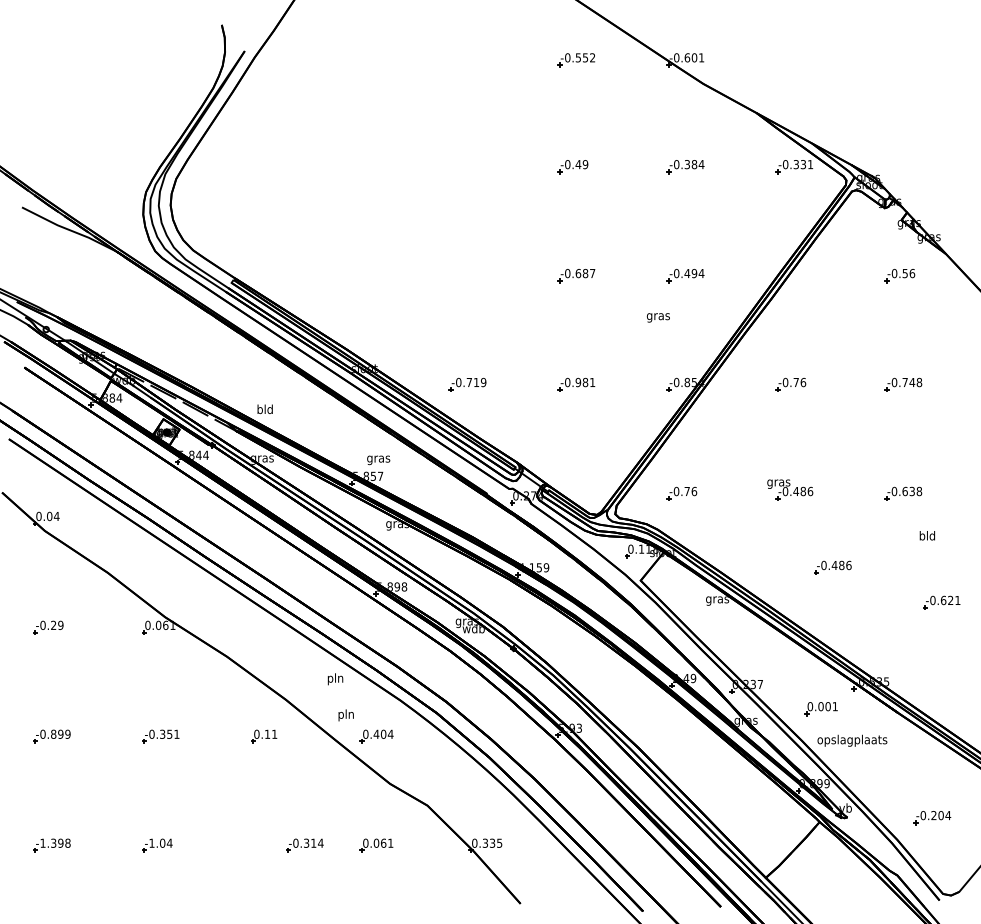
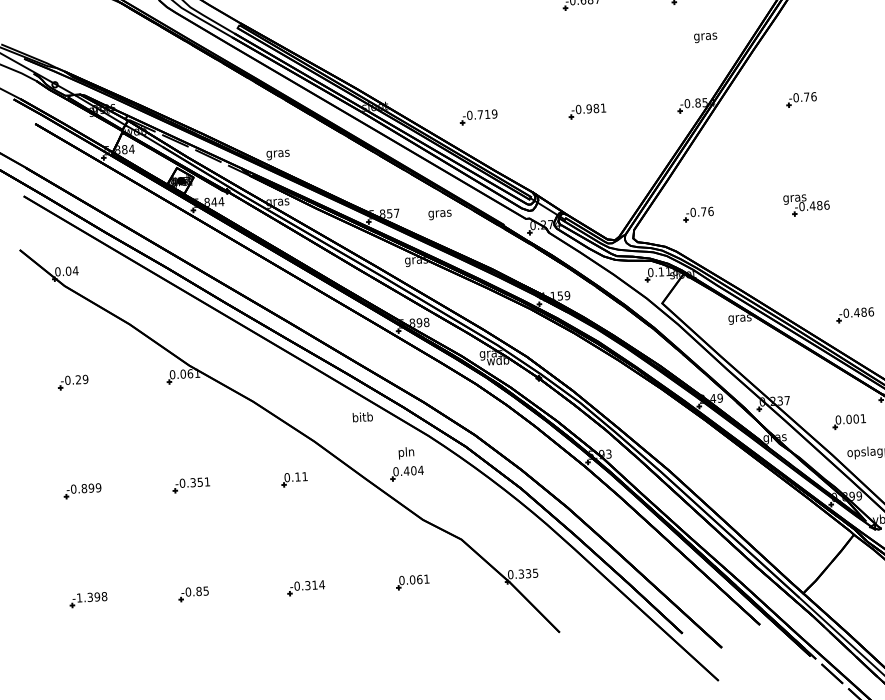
text: (657, 317) -> (704, 37), moved
text: (264, 410) -> (277, 153), bld -> gras
text: (378, 460) -> (439, 215), moved
part: (832, 567) -> (854, 314), moved
text: (335, 679) -> (362, 418), pln -> bitb
text: (345, 715) -> (405, 453), moved
text: (160, 842) -> (196, 590), -1.04 -> -0.85
part: (304, 845) -> (305, 587), moved

